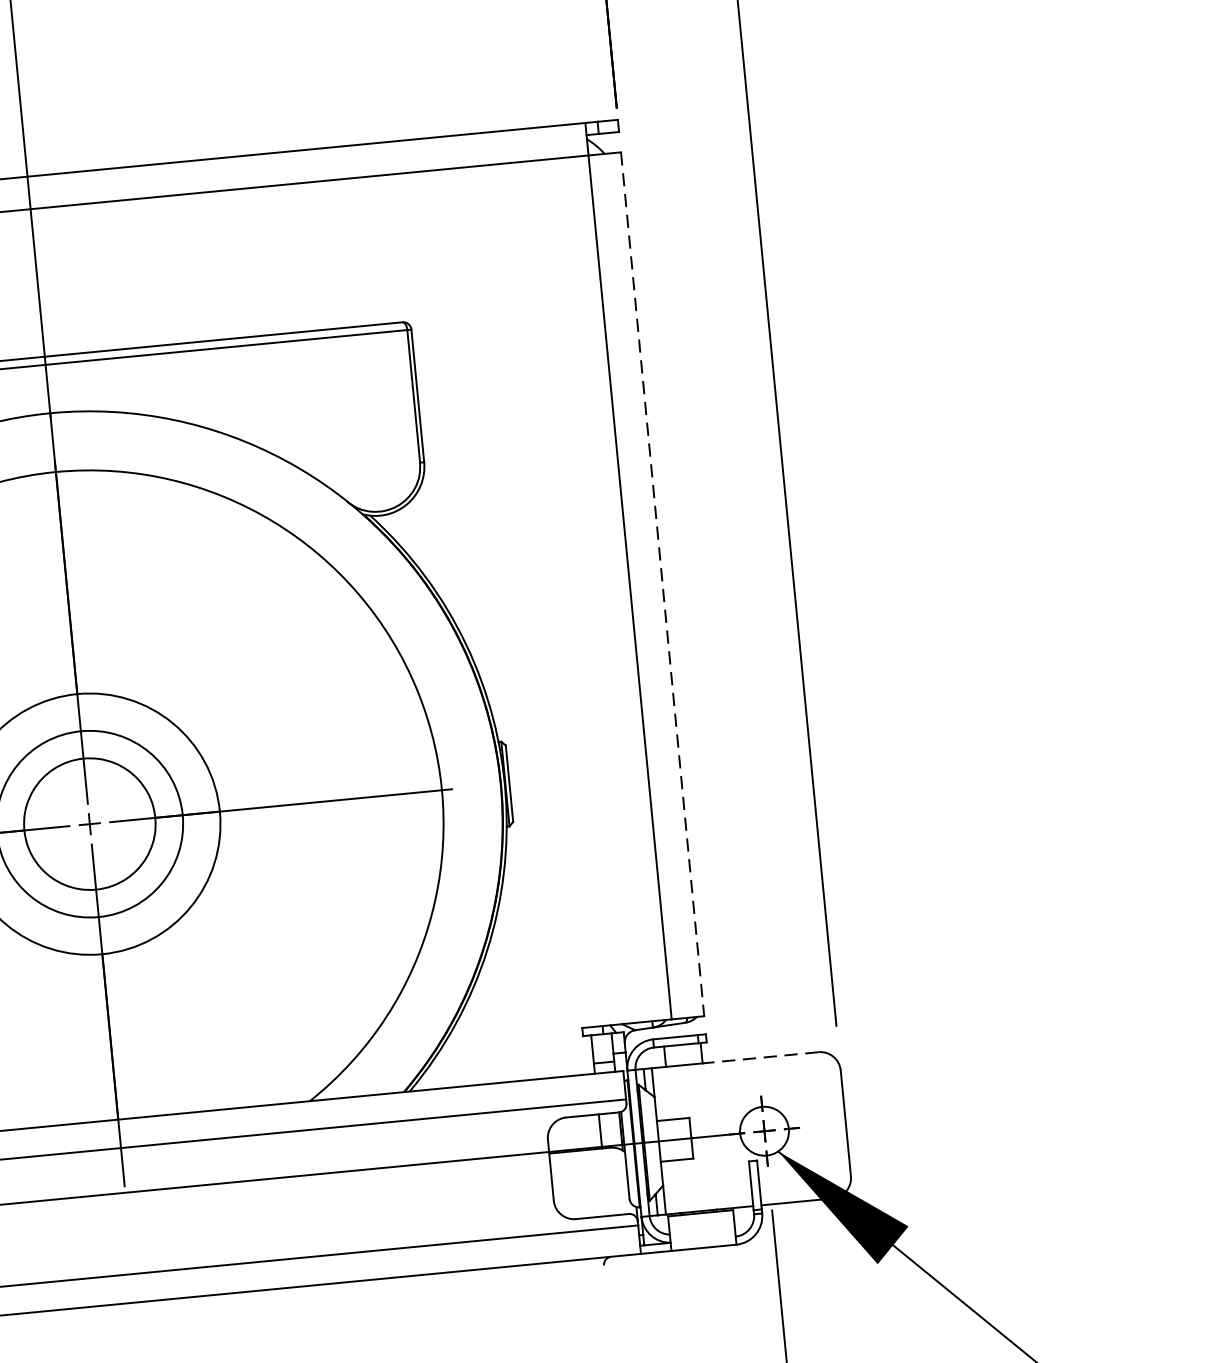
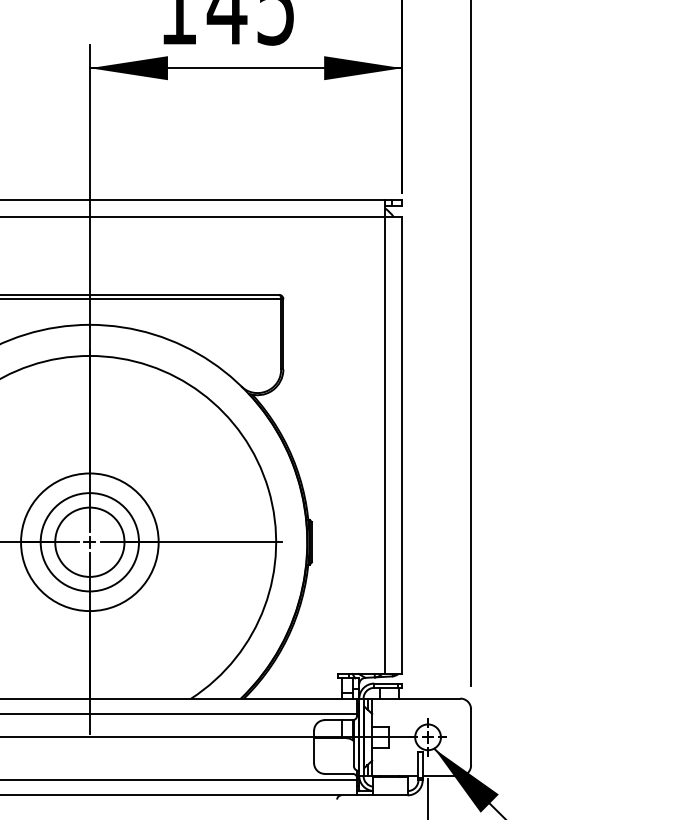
line: (663, 584) -> (402, 445), dashed -> solid
line: (760, 1057) -> (429, 698), dashed -> solid

